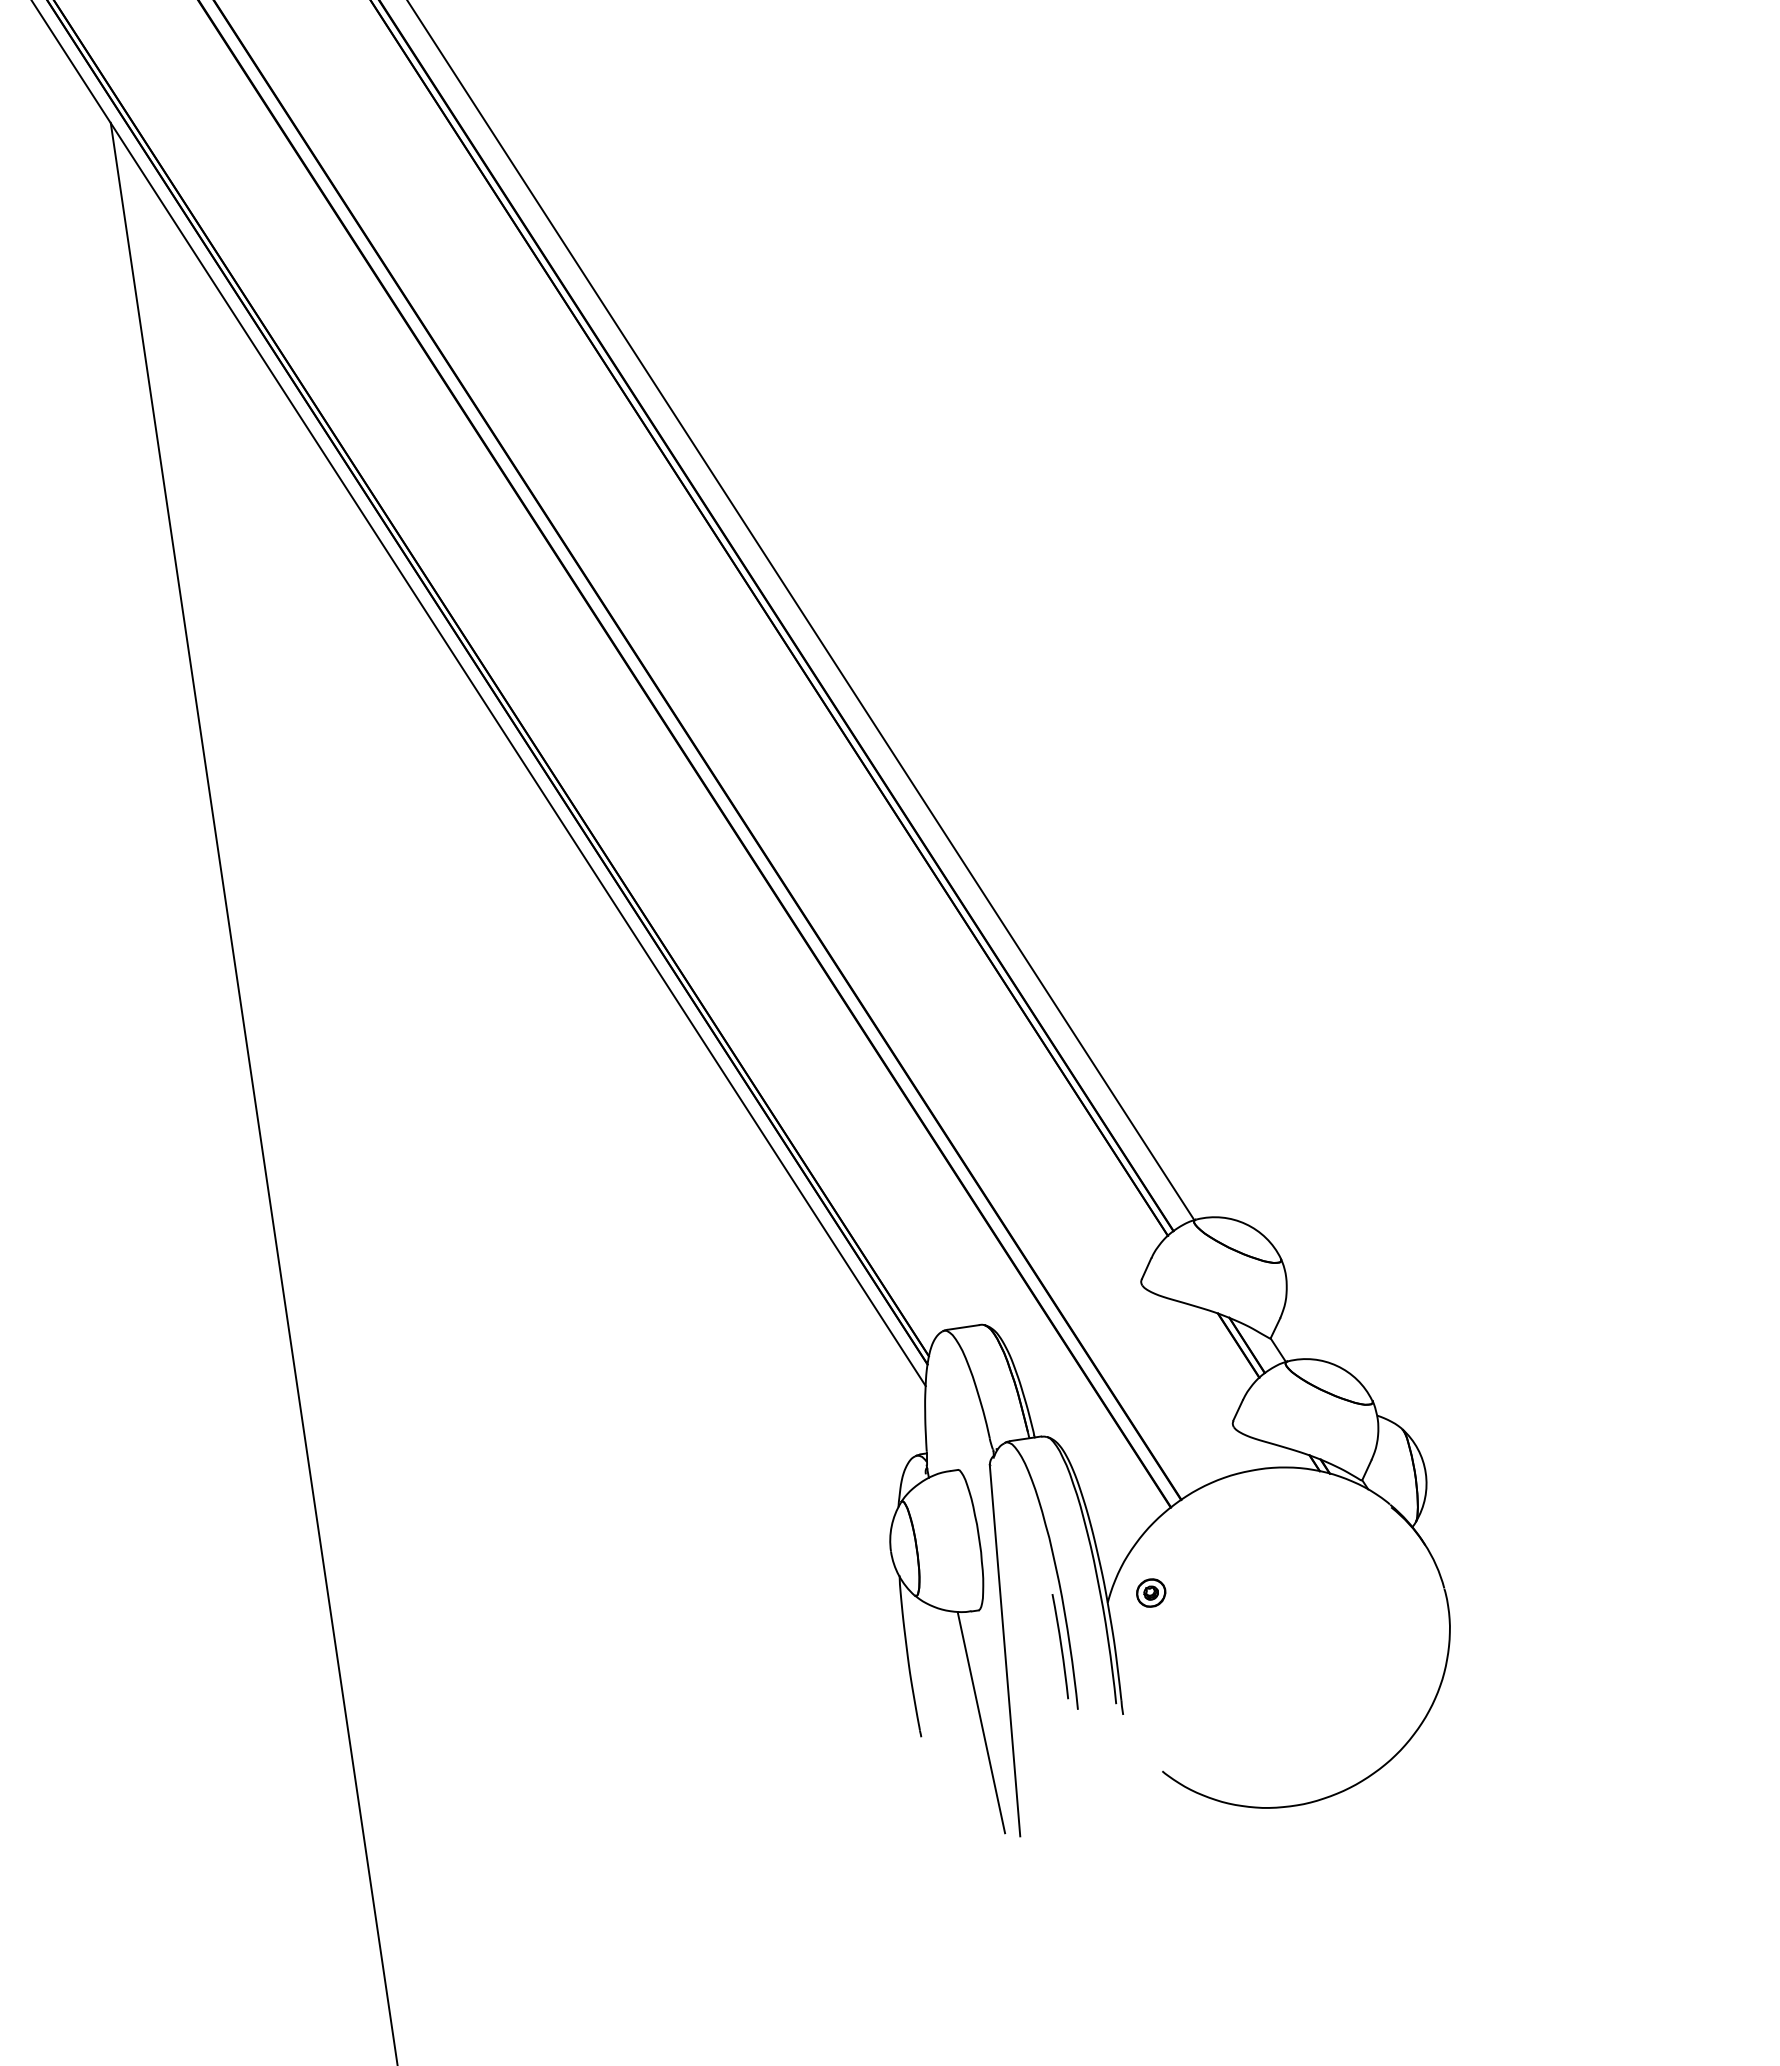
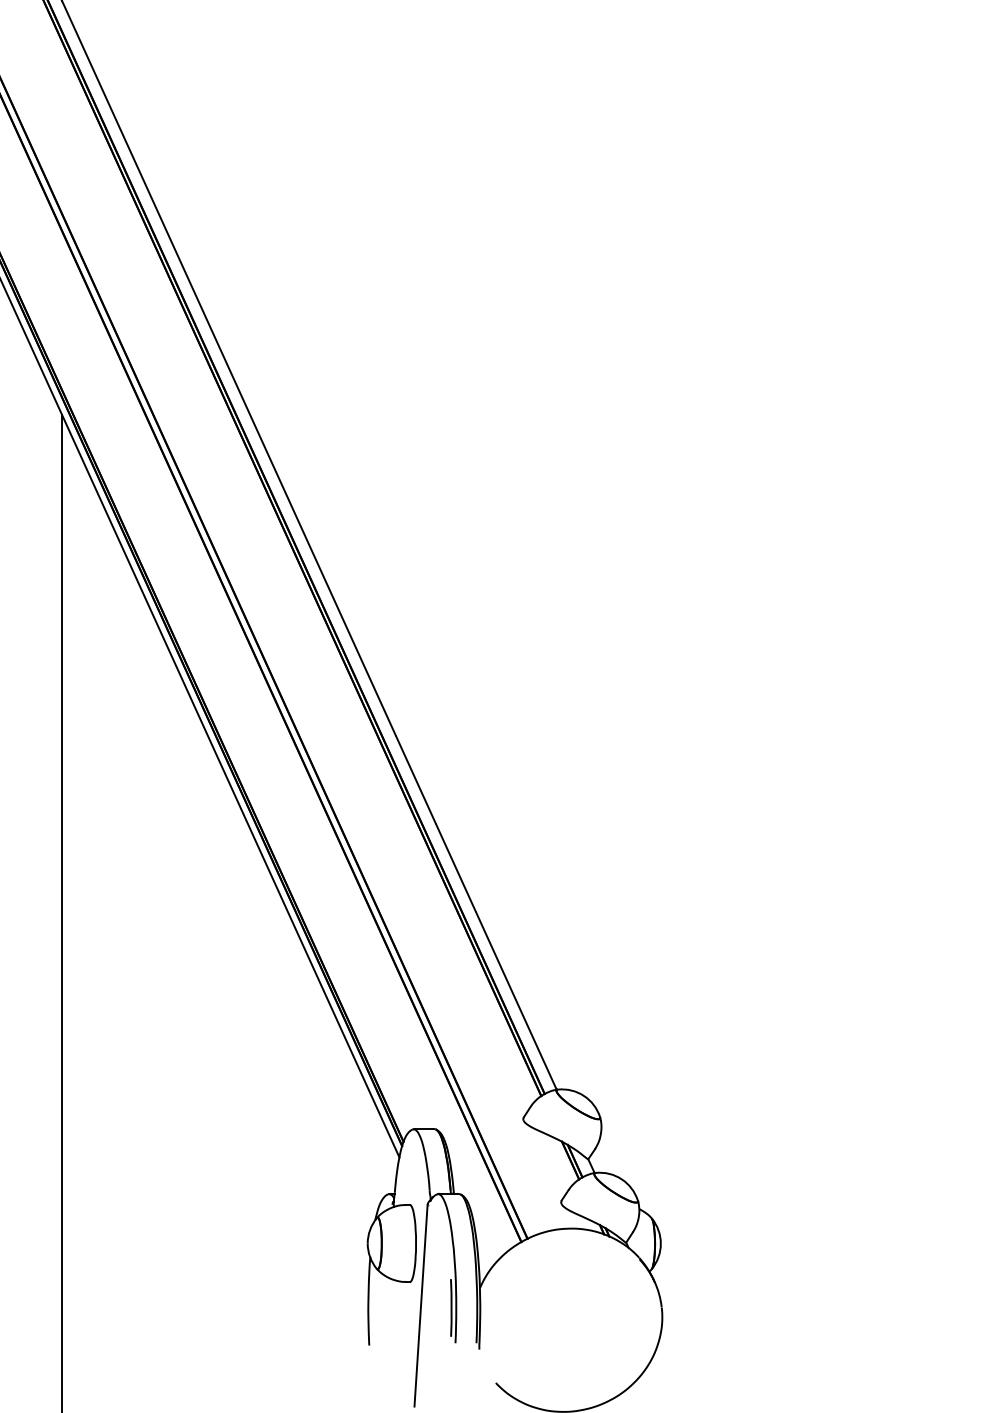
part: (1150, 1593) -> (503, 1286), removed
line: (981, 1722) -> (402, 1342), removed

